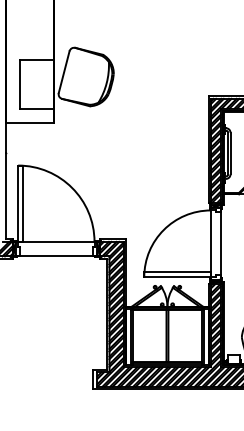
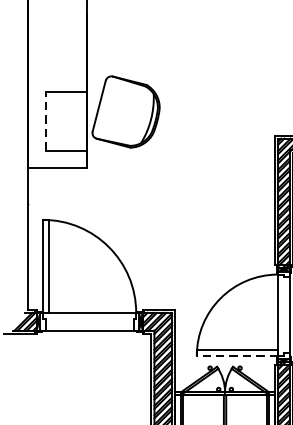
line: (20, 84) -> (46, 121), solid -> dashed
line: (177, 277) -> (237, 356), solid -> dashed

